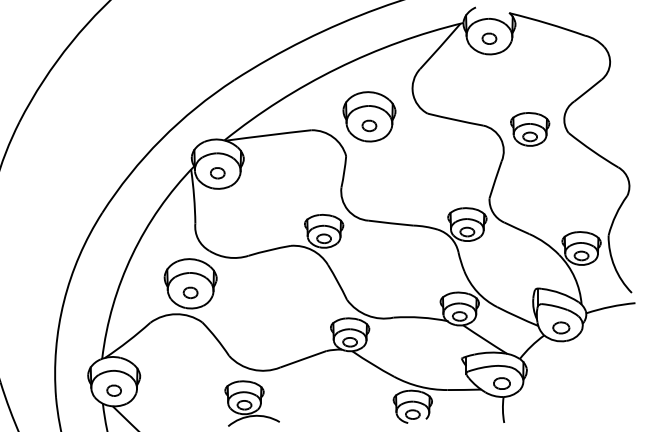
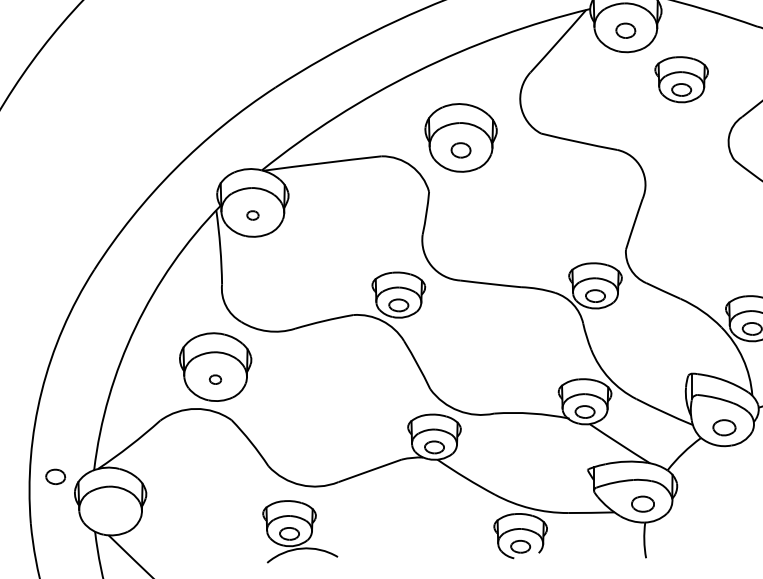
part: (530, 129) -> (682, 79), moved
part: (217, 173) -> (252, 215), size x0.6
part: (190, 292) -> (215, 379), size x0.6
part: (113, 390) -> (54, 476), moved

